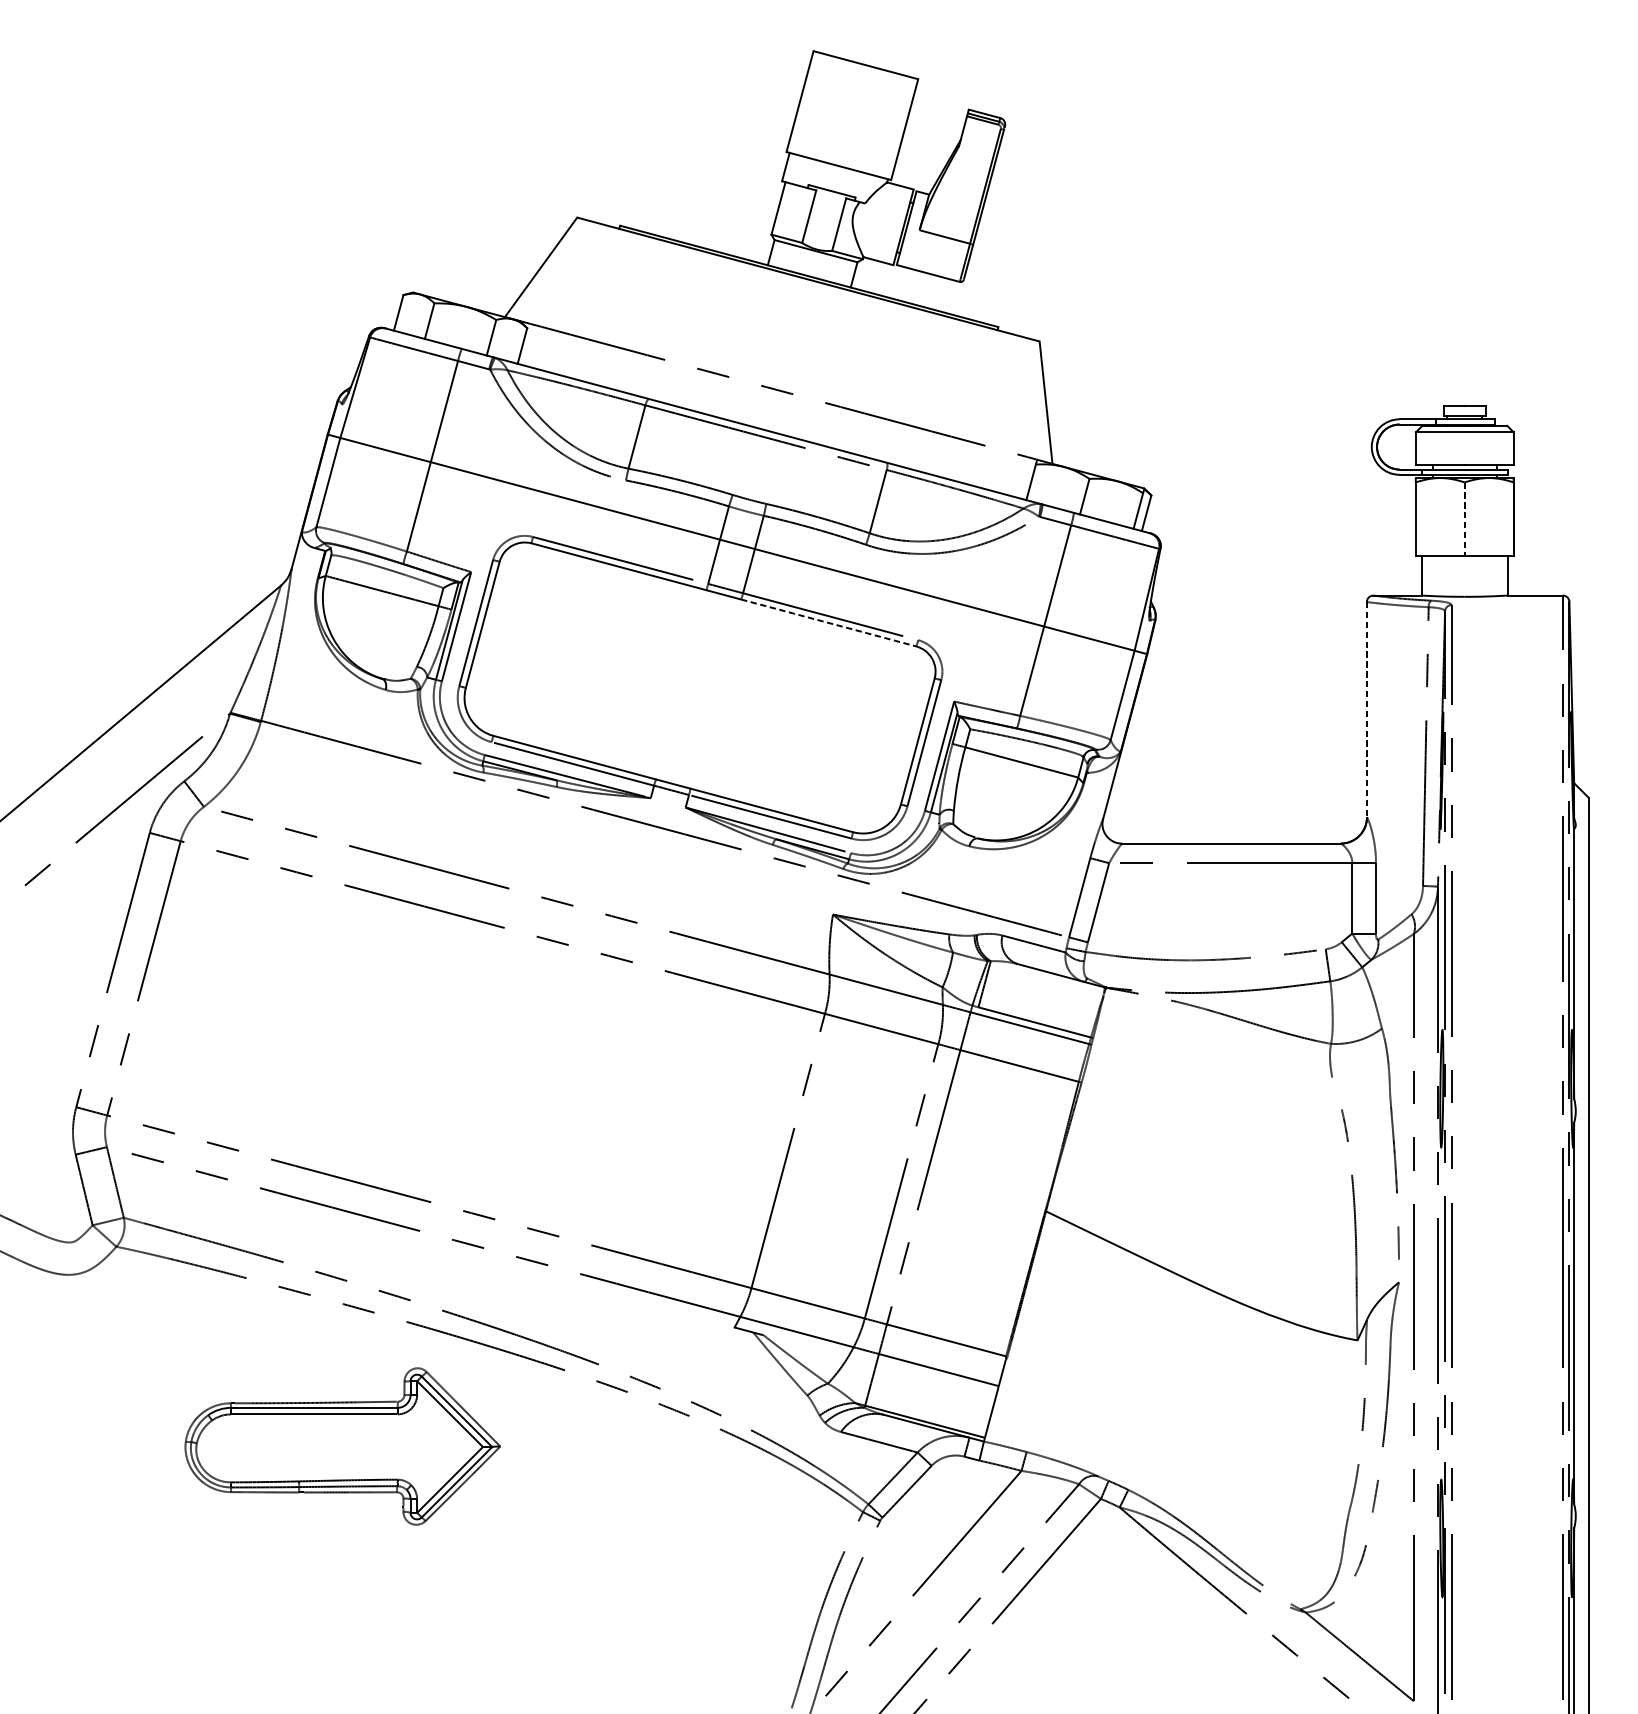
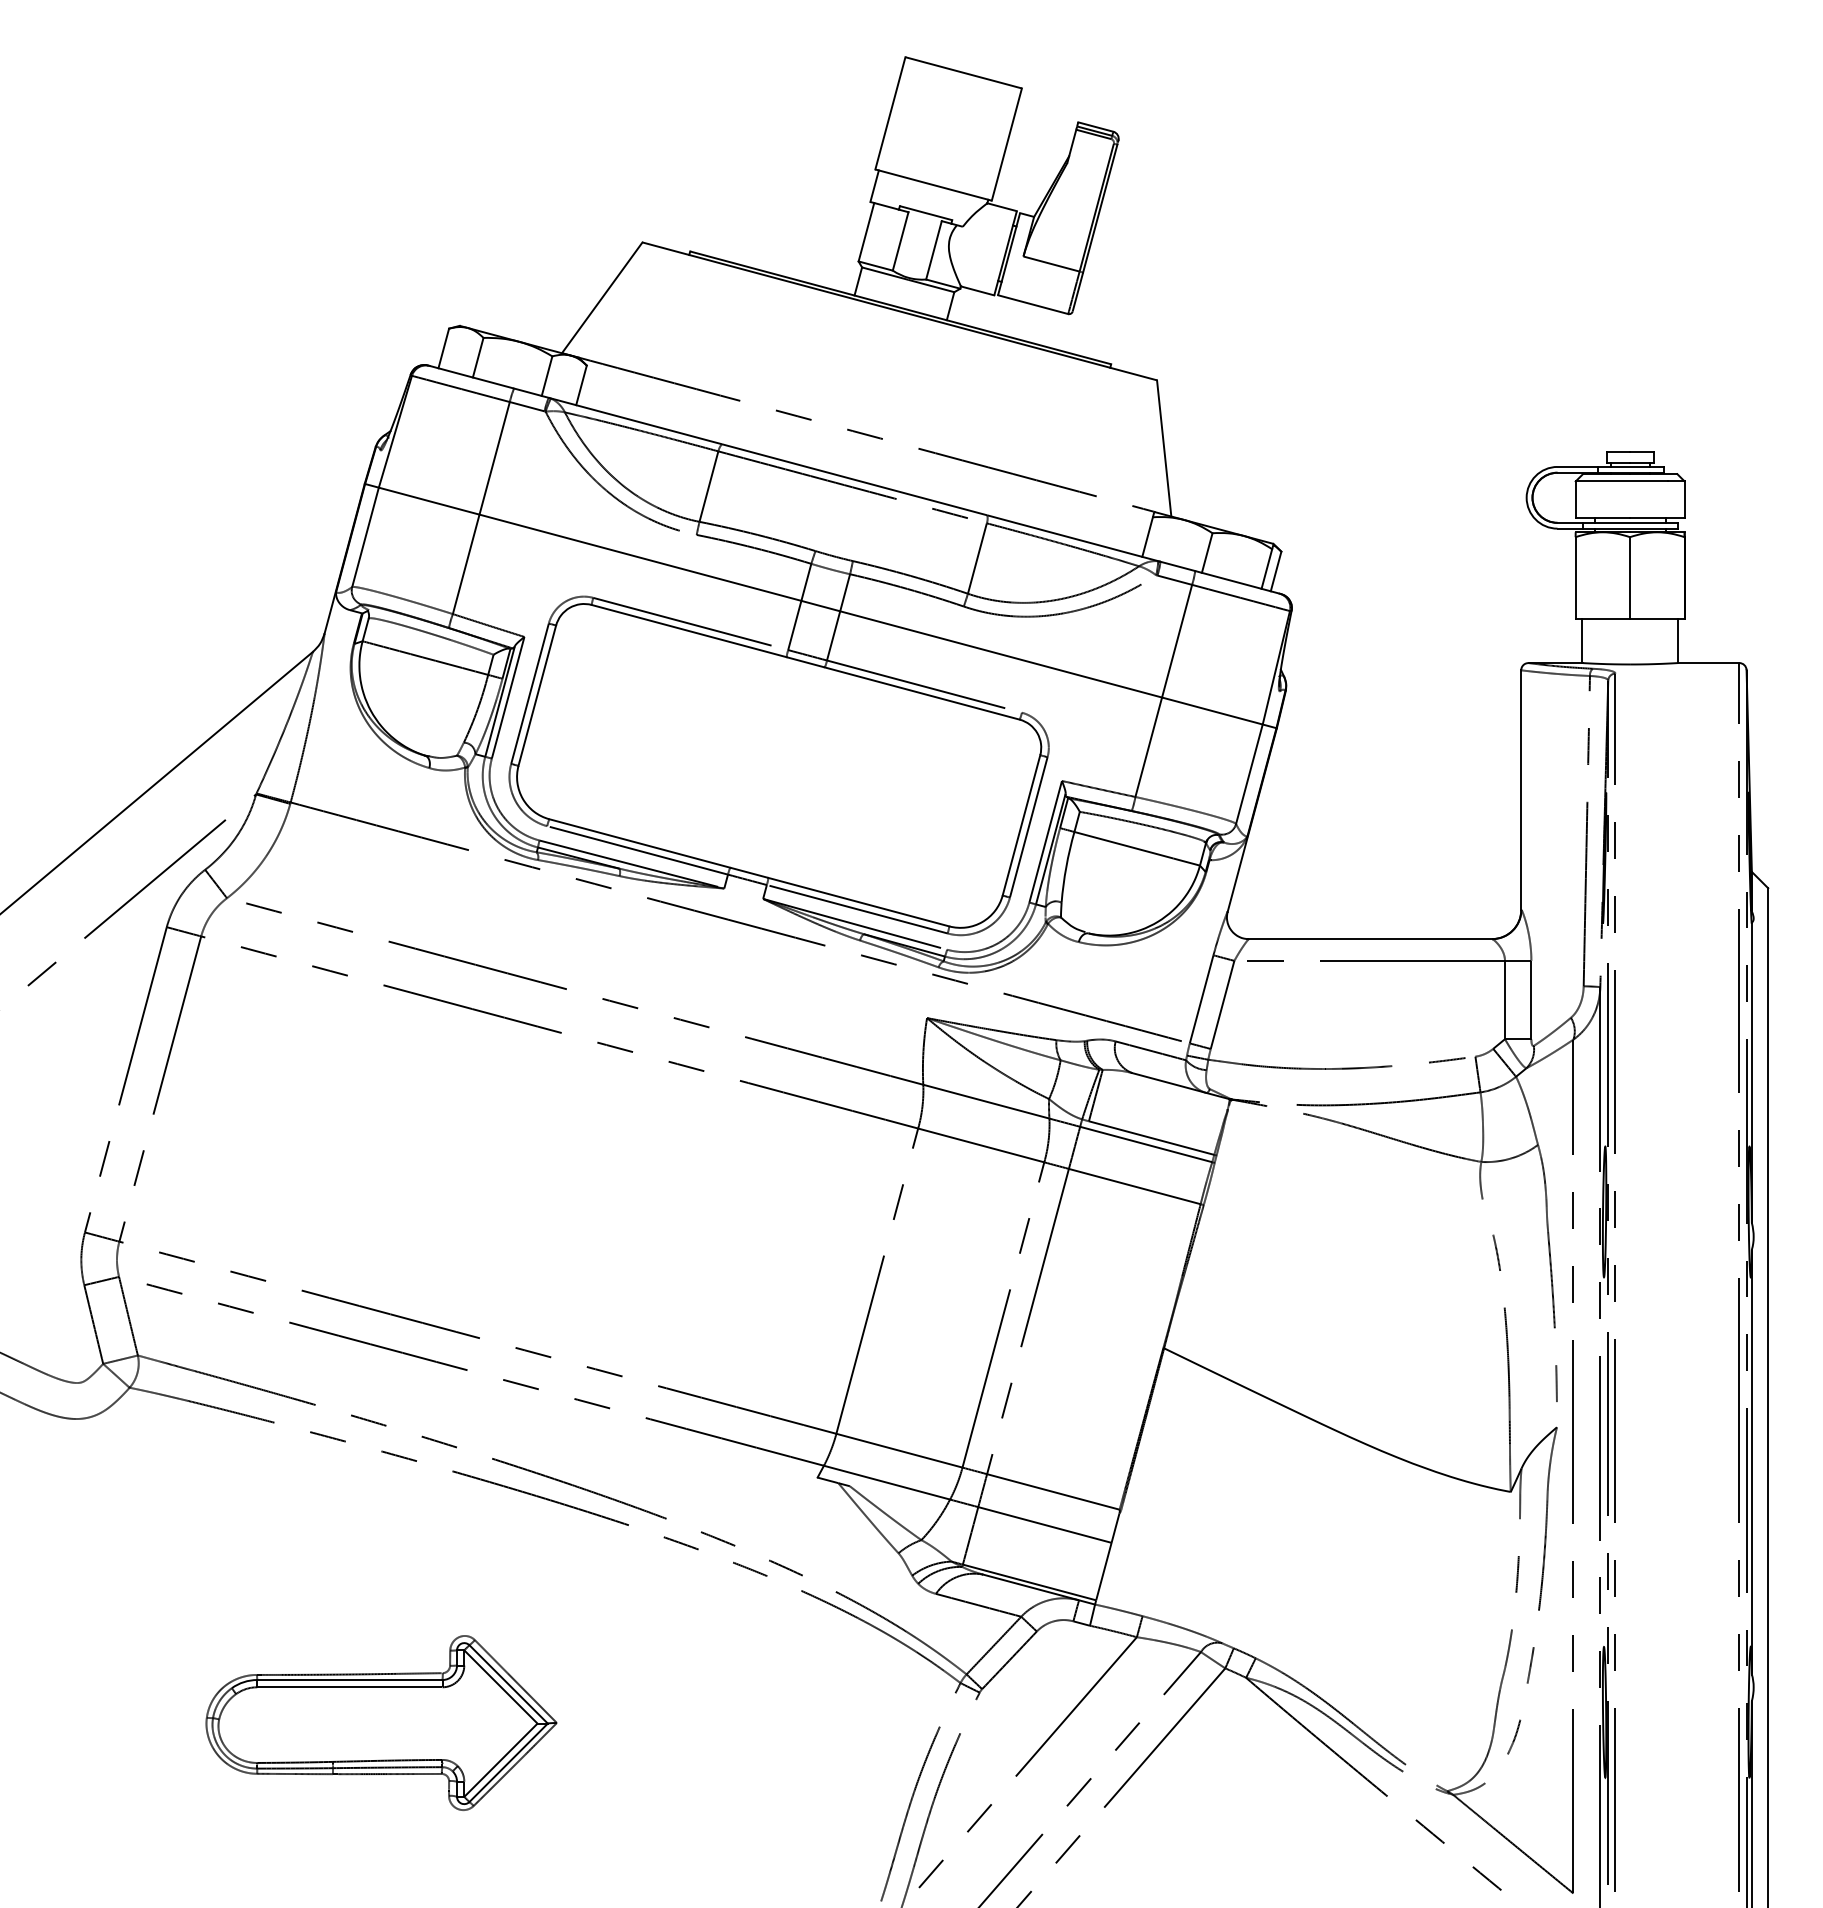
line: (1465, 519) -> (1630, 578), dashed -> solid
line: (828, 622) -> (922, 693), dashed -> solid
line: (1367, 710) -> (1521, 790), dashed -> solid
part: (342, 1446) -> (381, 1722), moved

